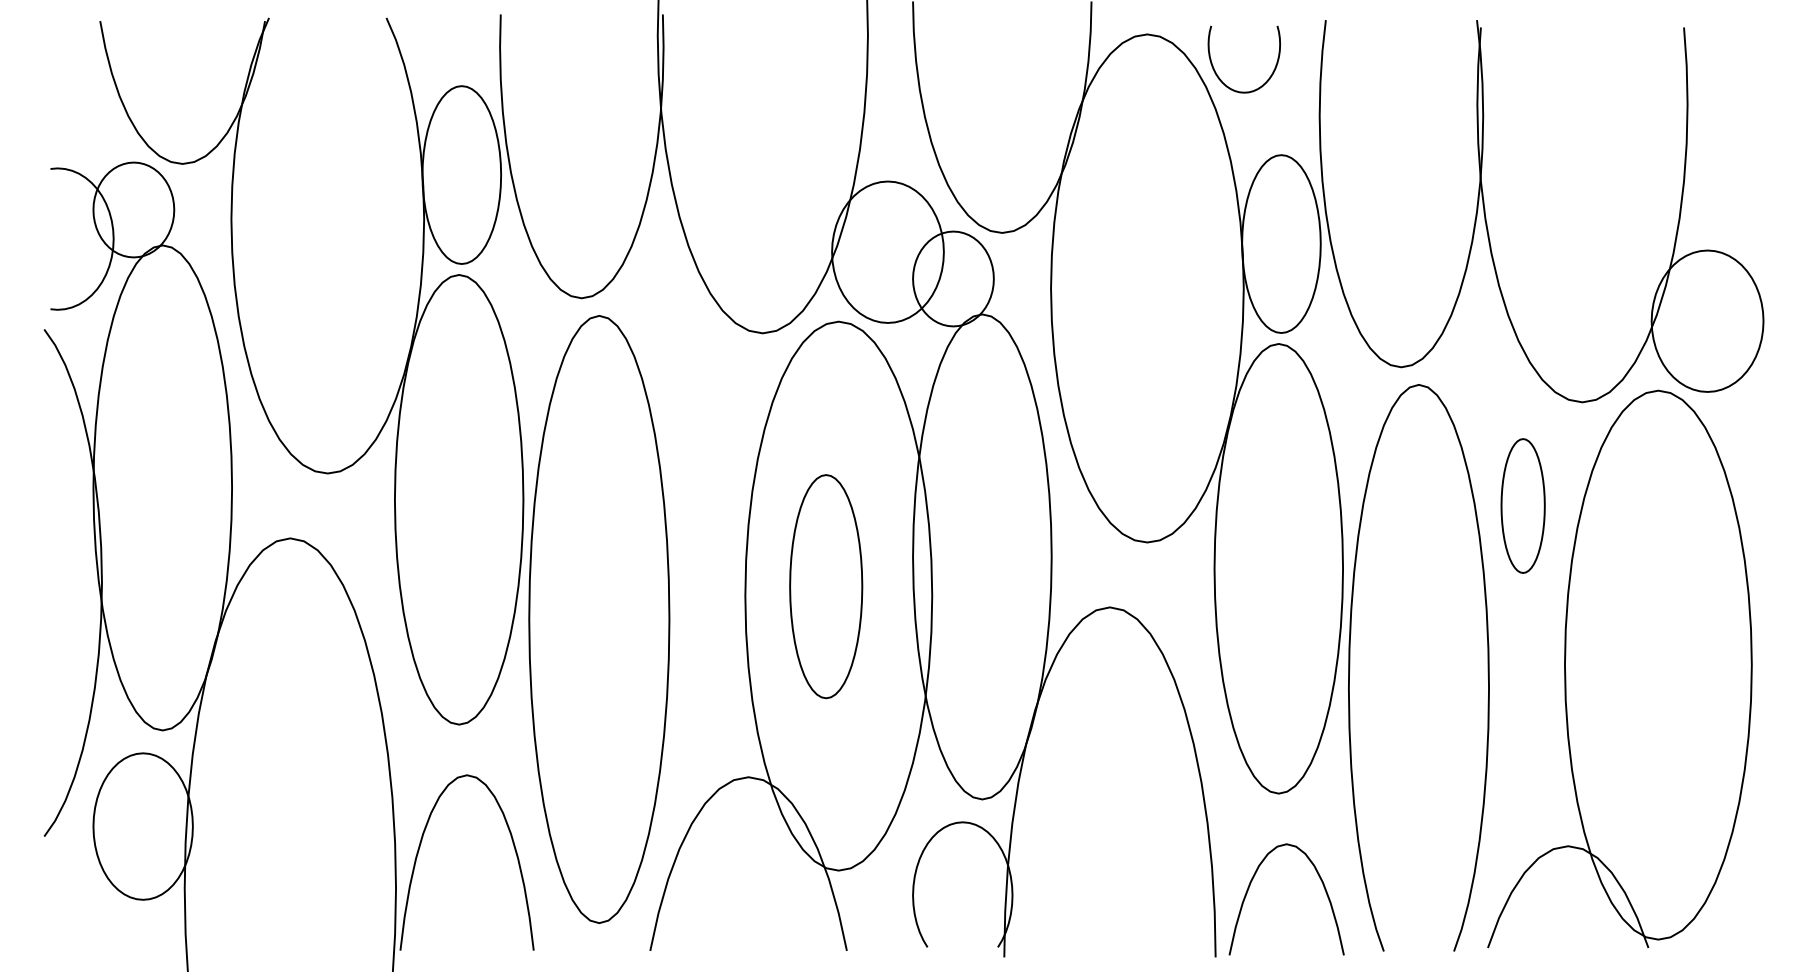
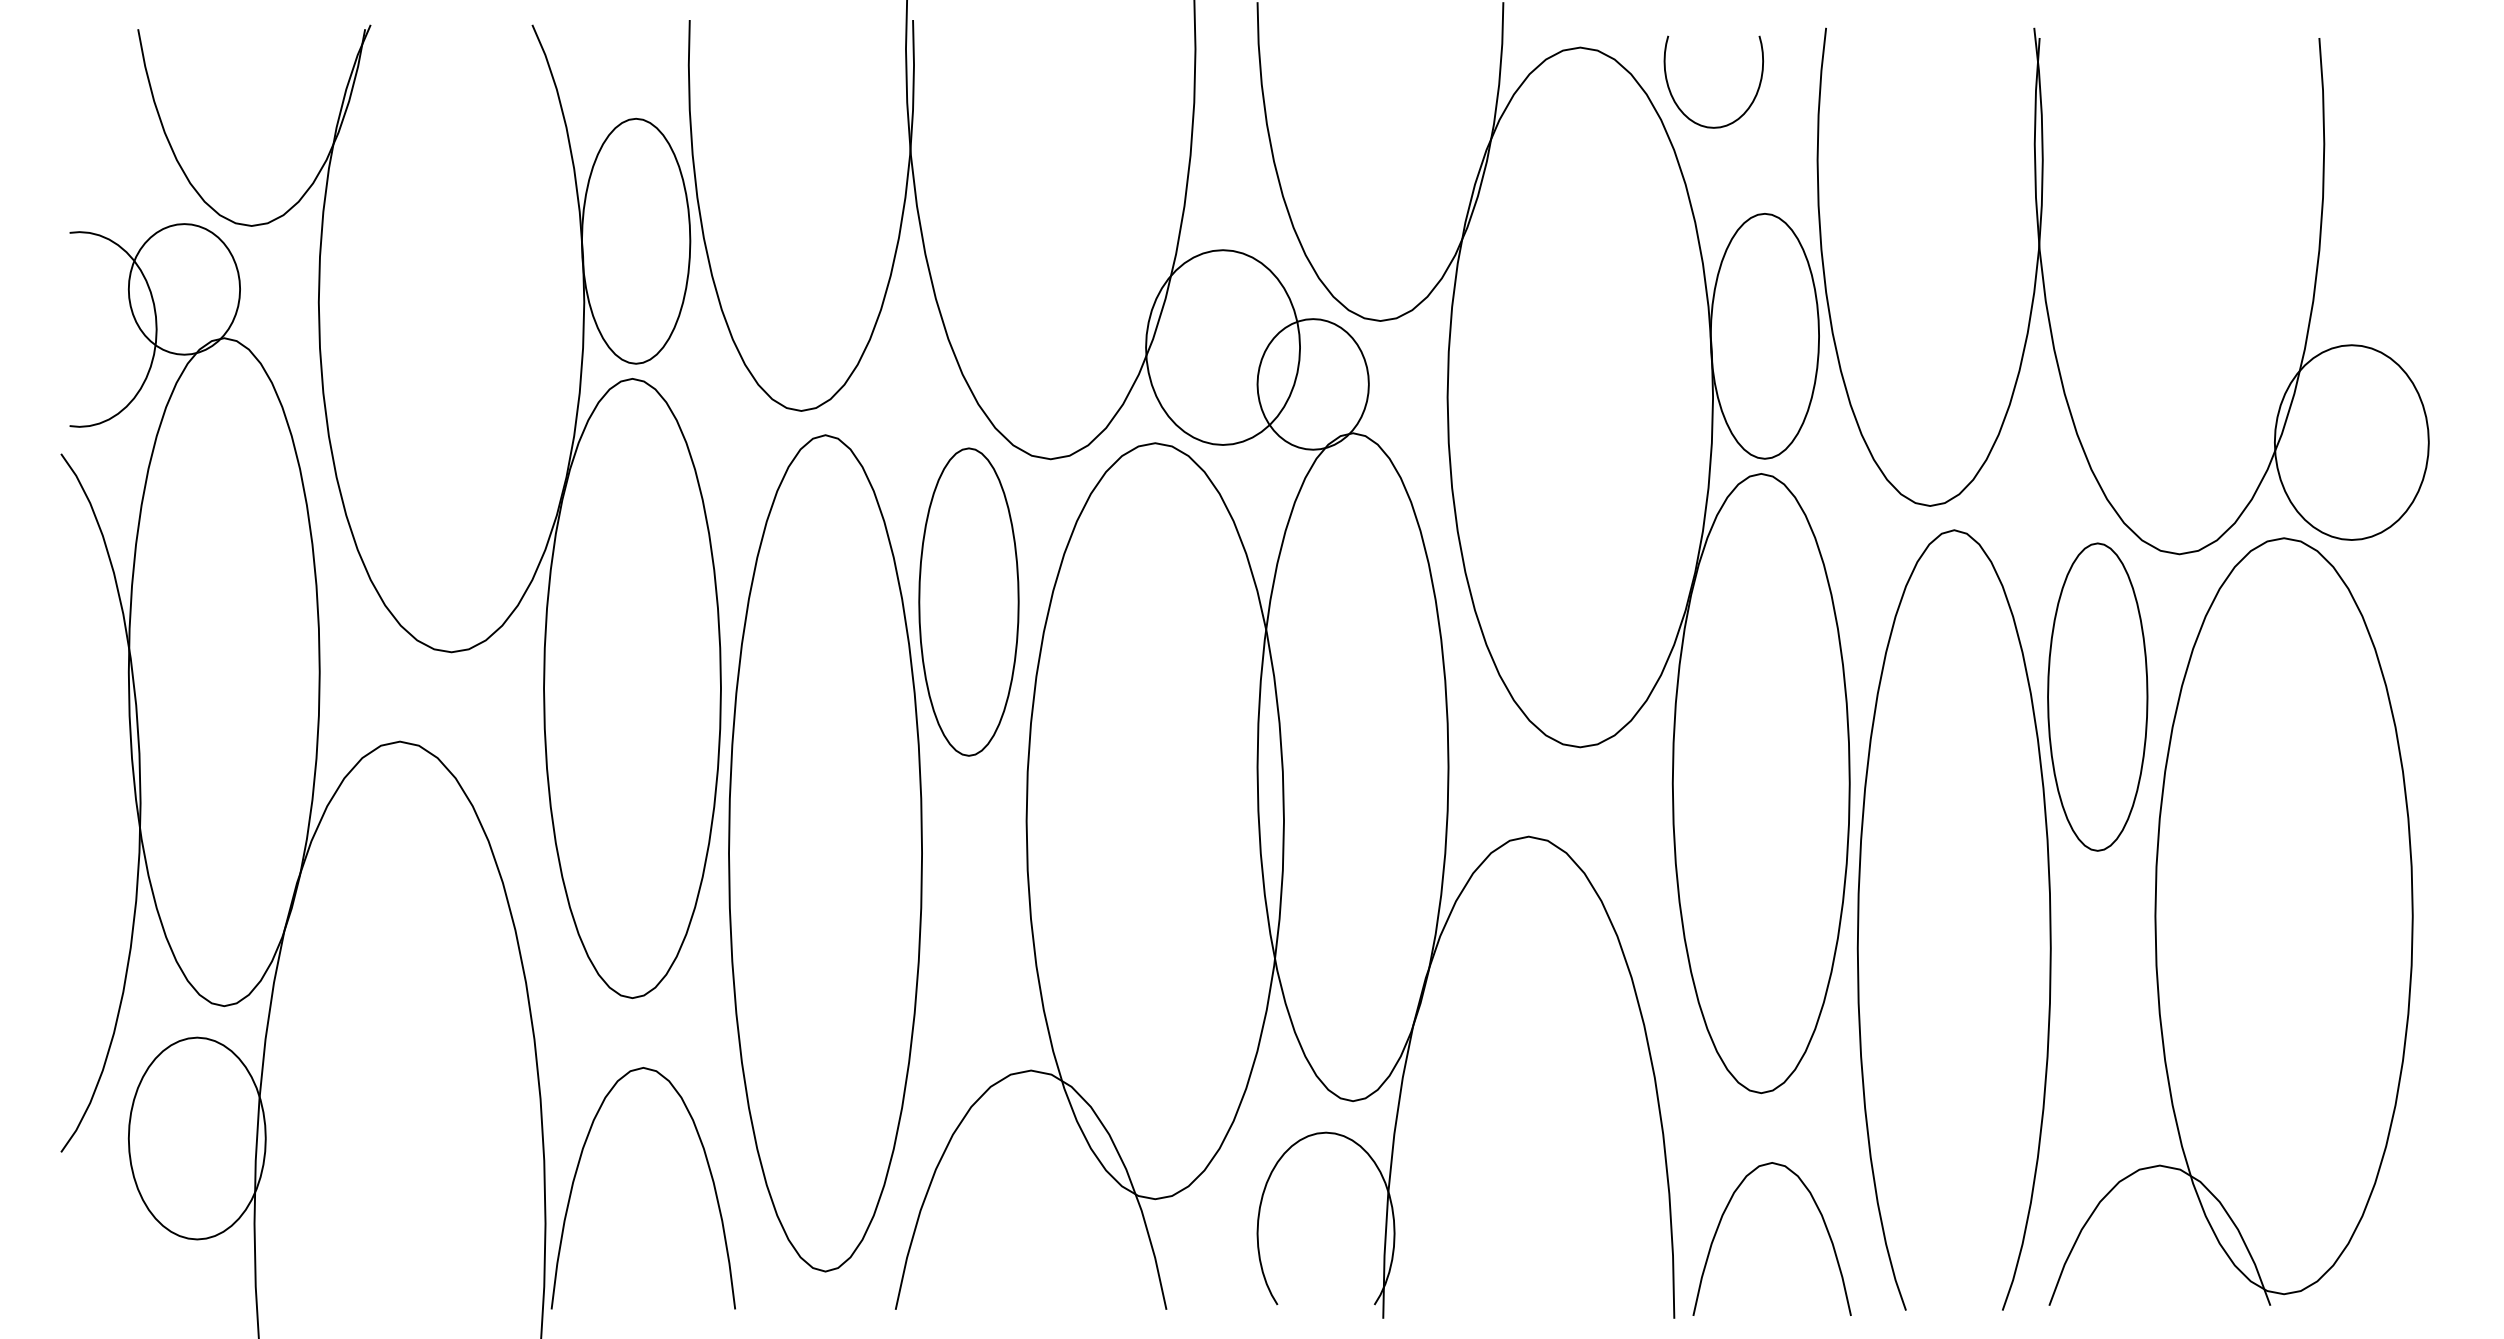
part: (1522, 505) -> (2097, 696), size x1.67
part: (825, 586) -> (968, 601), moved

